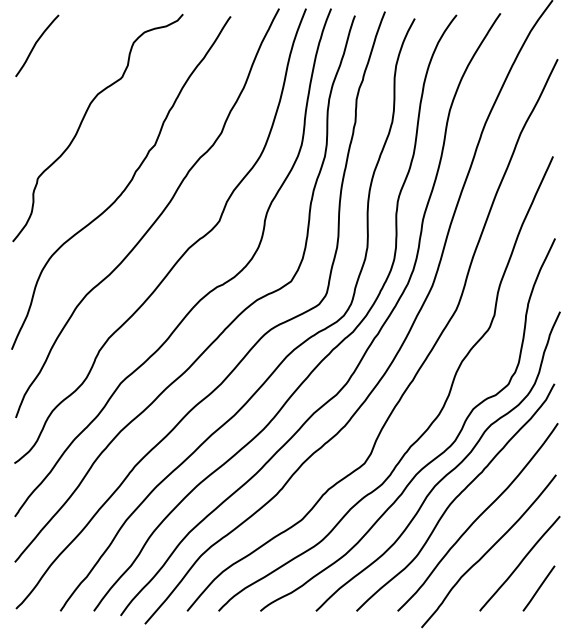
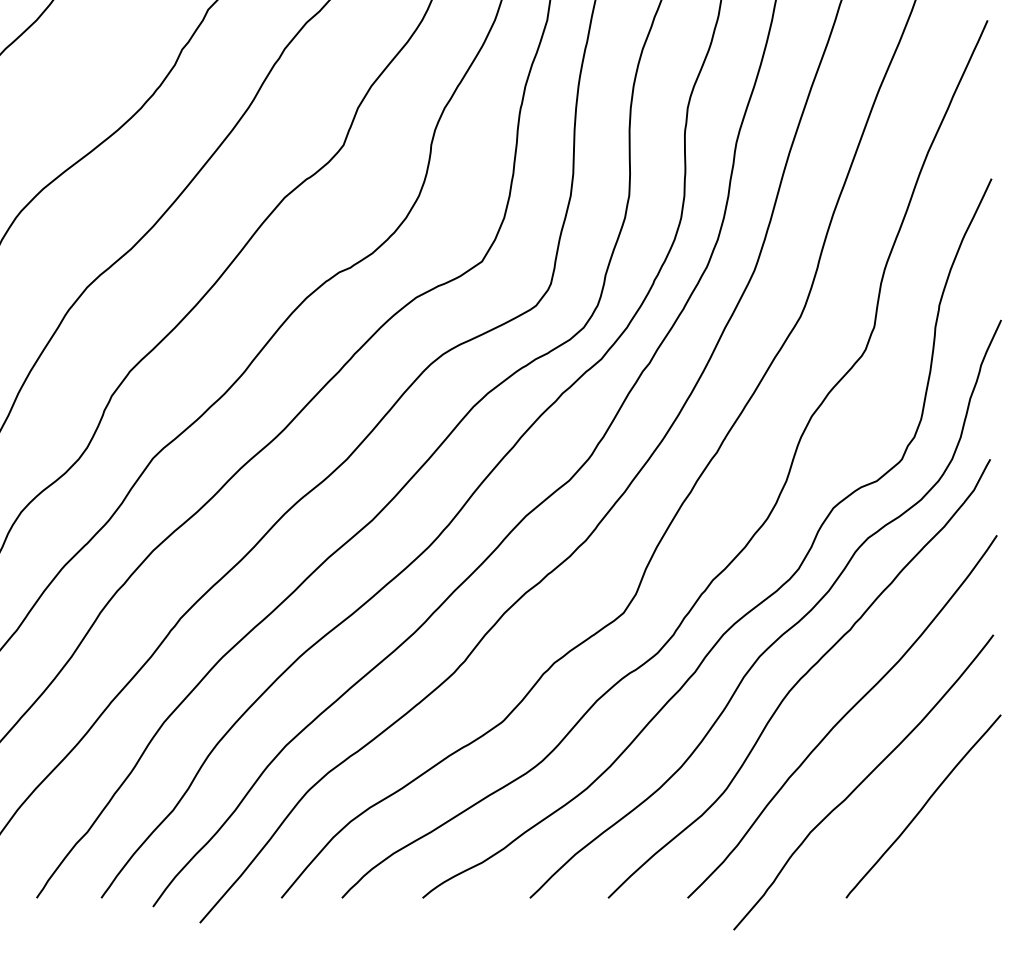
line: (538, 588) -> (959, 854), removed

